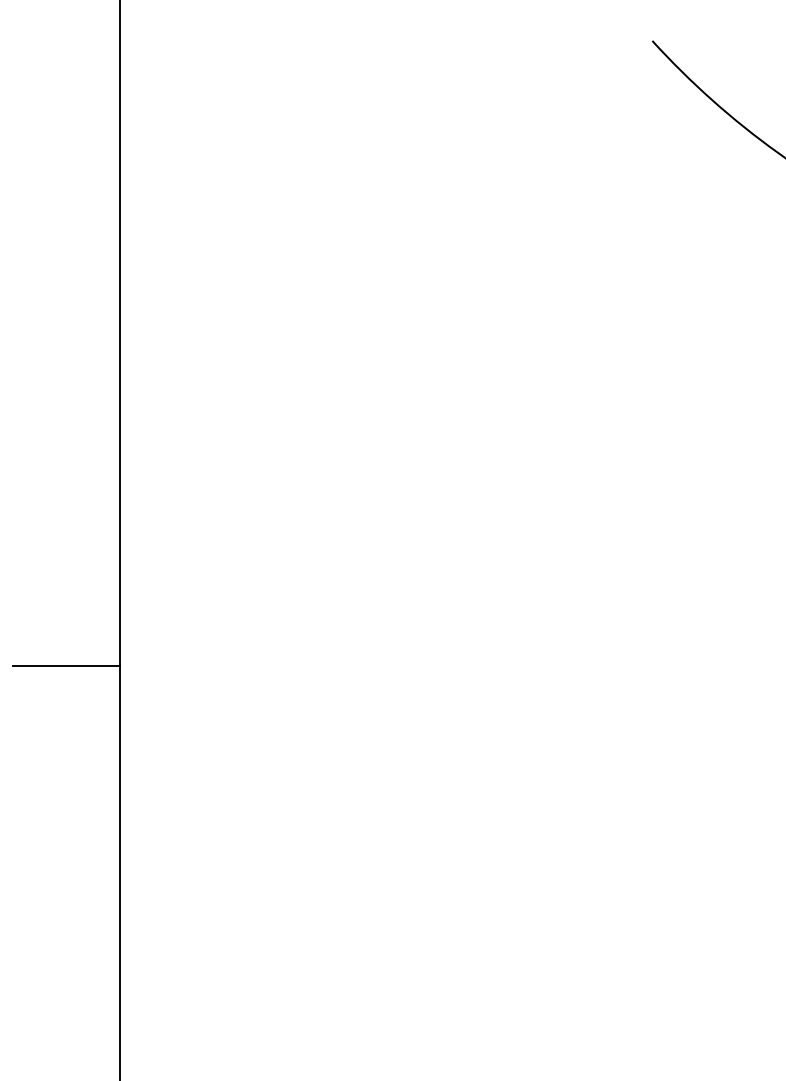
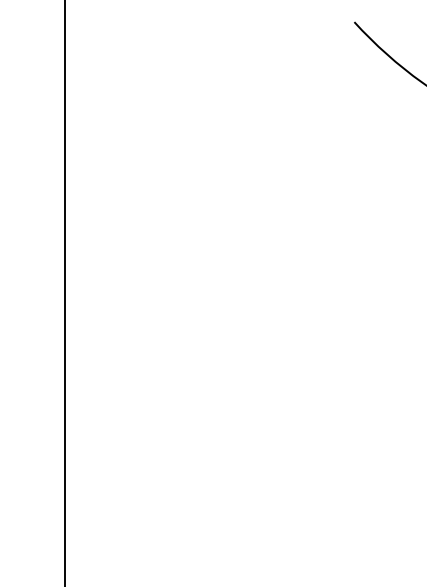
line: (65, 665) -> (35, 361), removed

